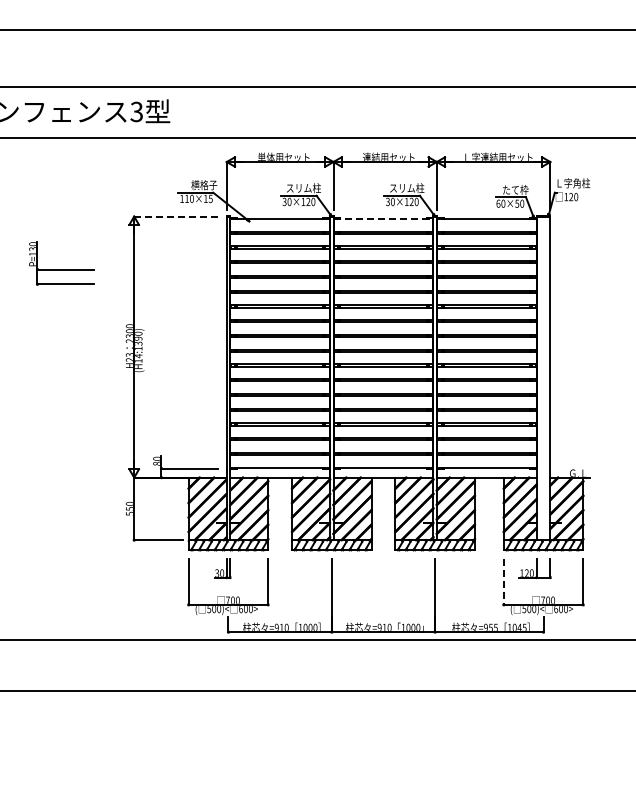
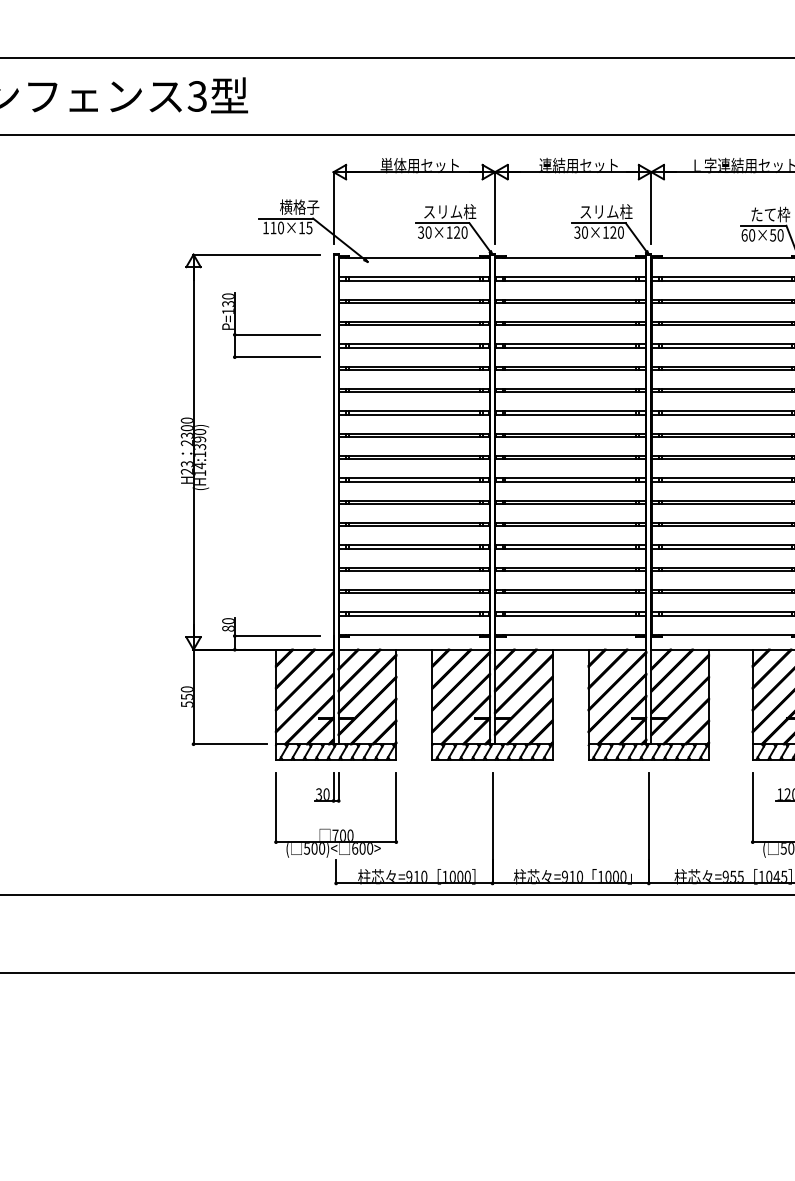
line: (175, 216) -> (256, 254), dashed -> solid
line: (383, 219) -> (570, 259), dashed -> solid
part: (61, 263) -> (271, 325), moved
line: (503, 582) -> (752, 808), dashed -> solid

